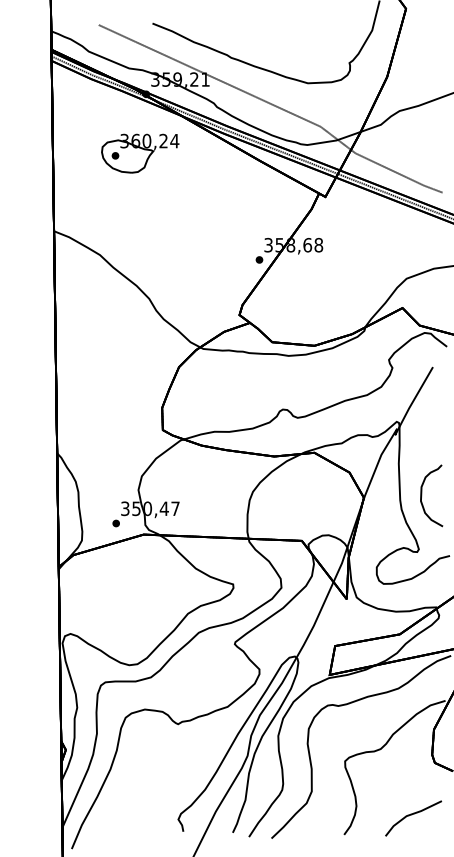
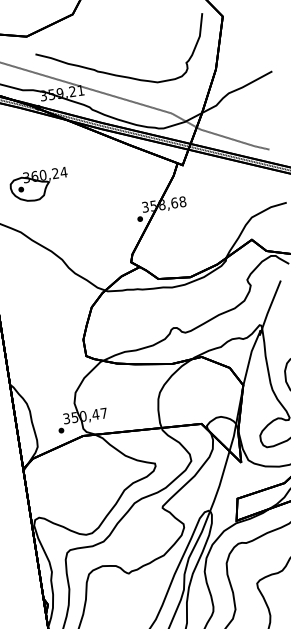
part: (140, 153) -> (39, 185), moved

